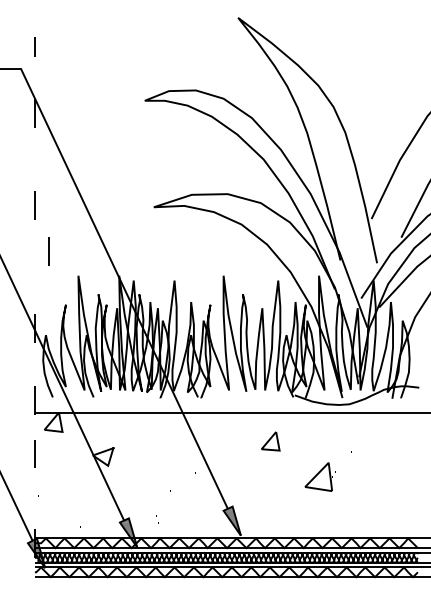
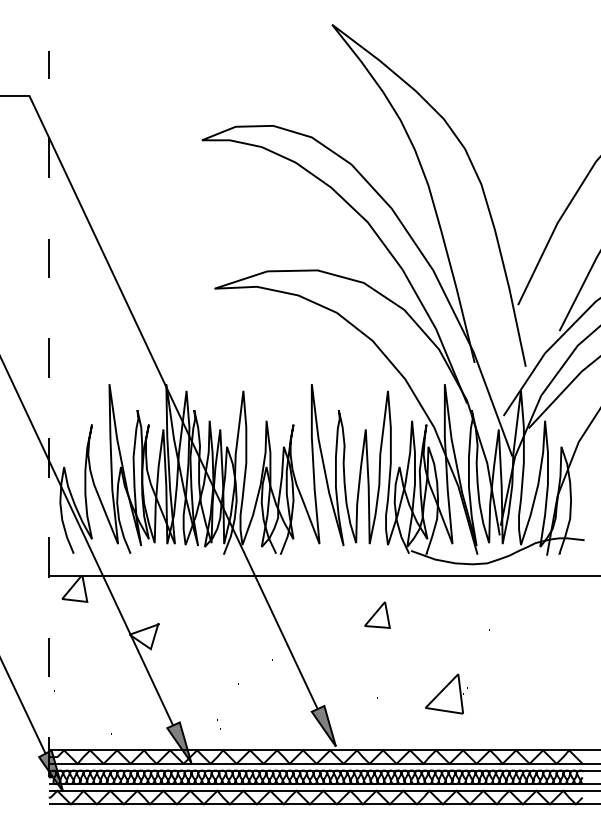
line: (34, 205) -> (48, 258), moved
line: (48, 251) -> (48, 358), moved
line: (34, 453) -> (48, 657), moved
part: (319, 476) -> (445, 693), moved

